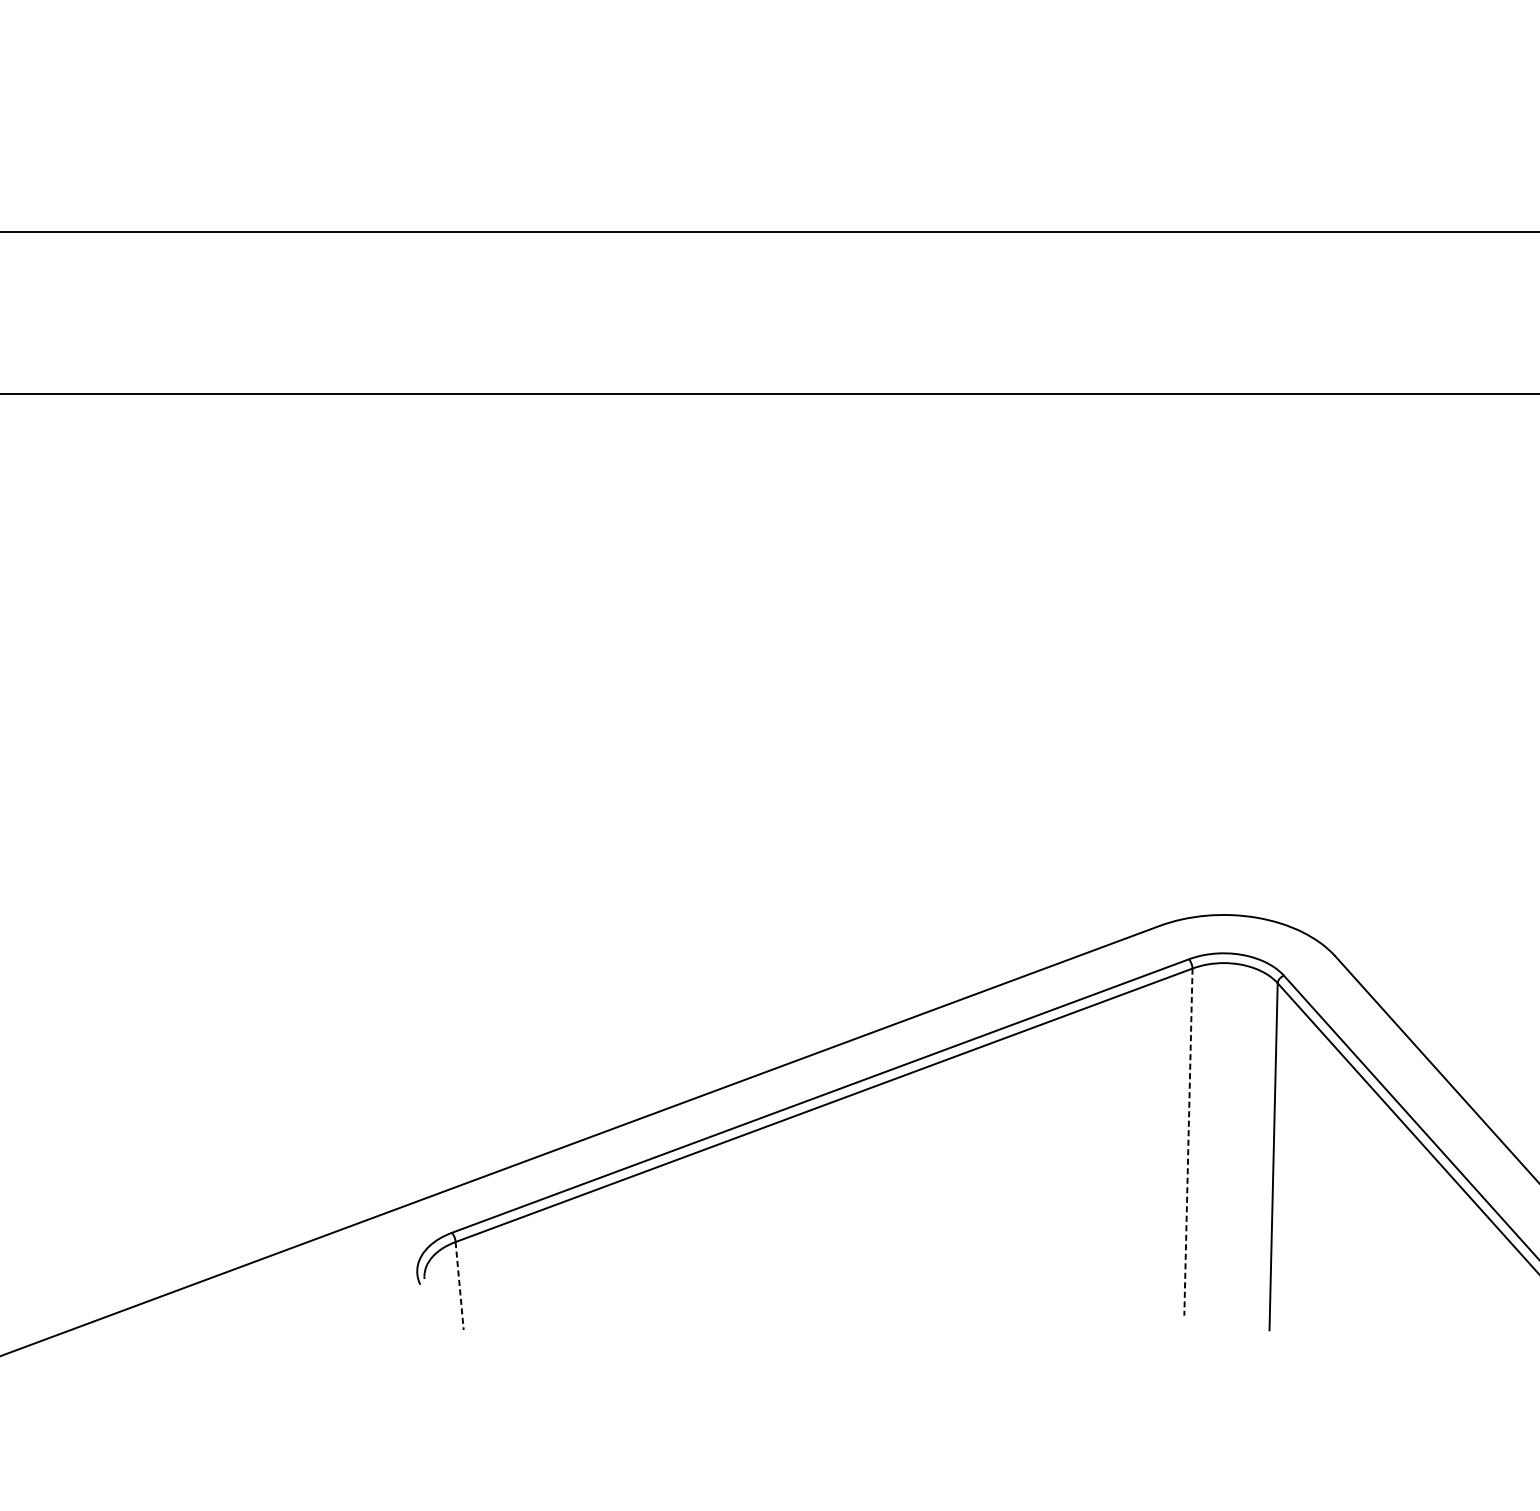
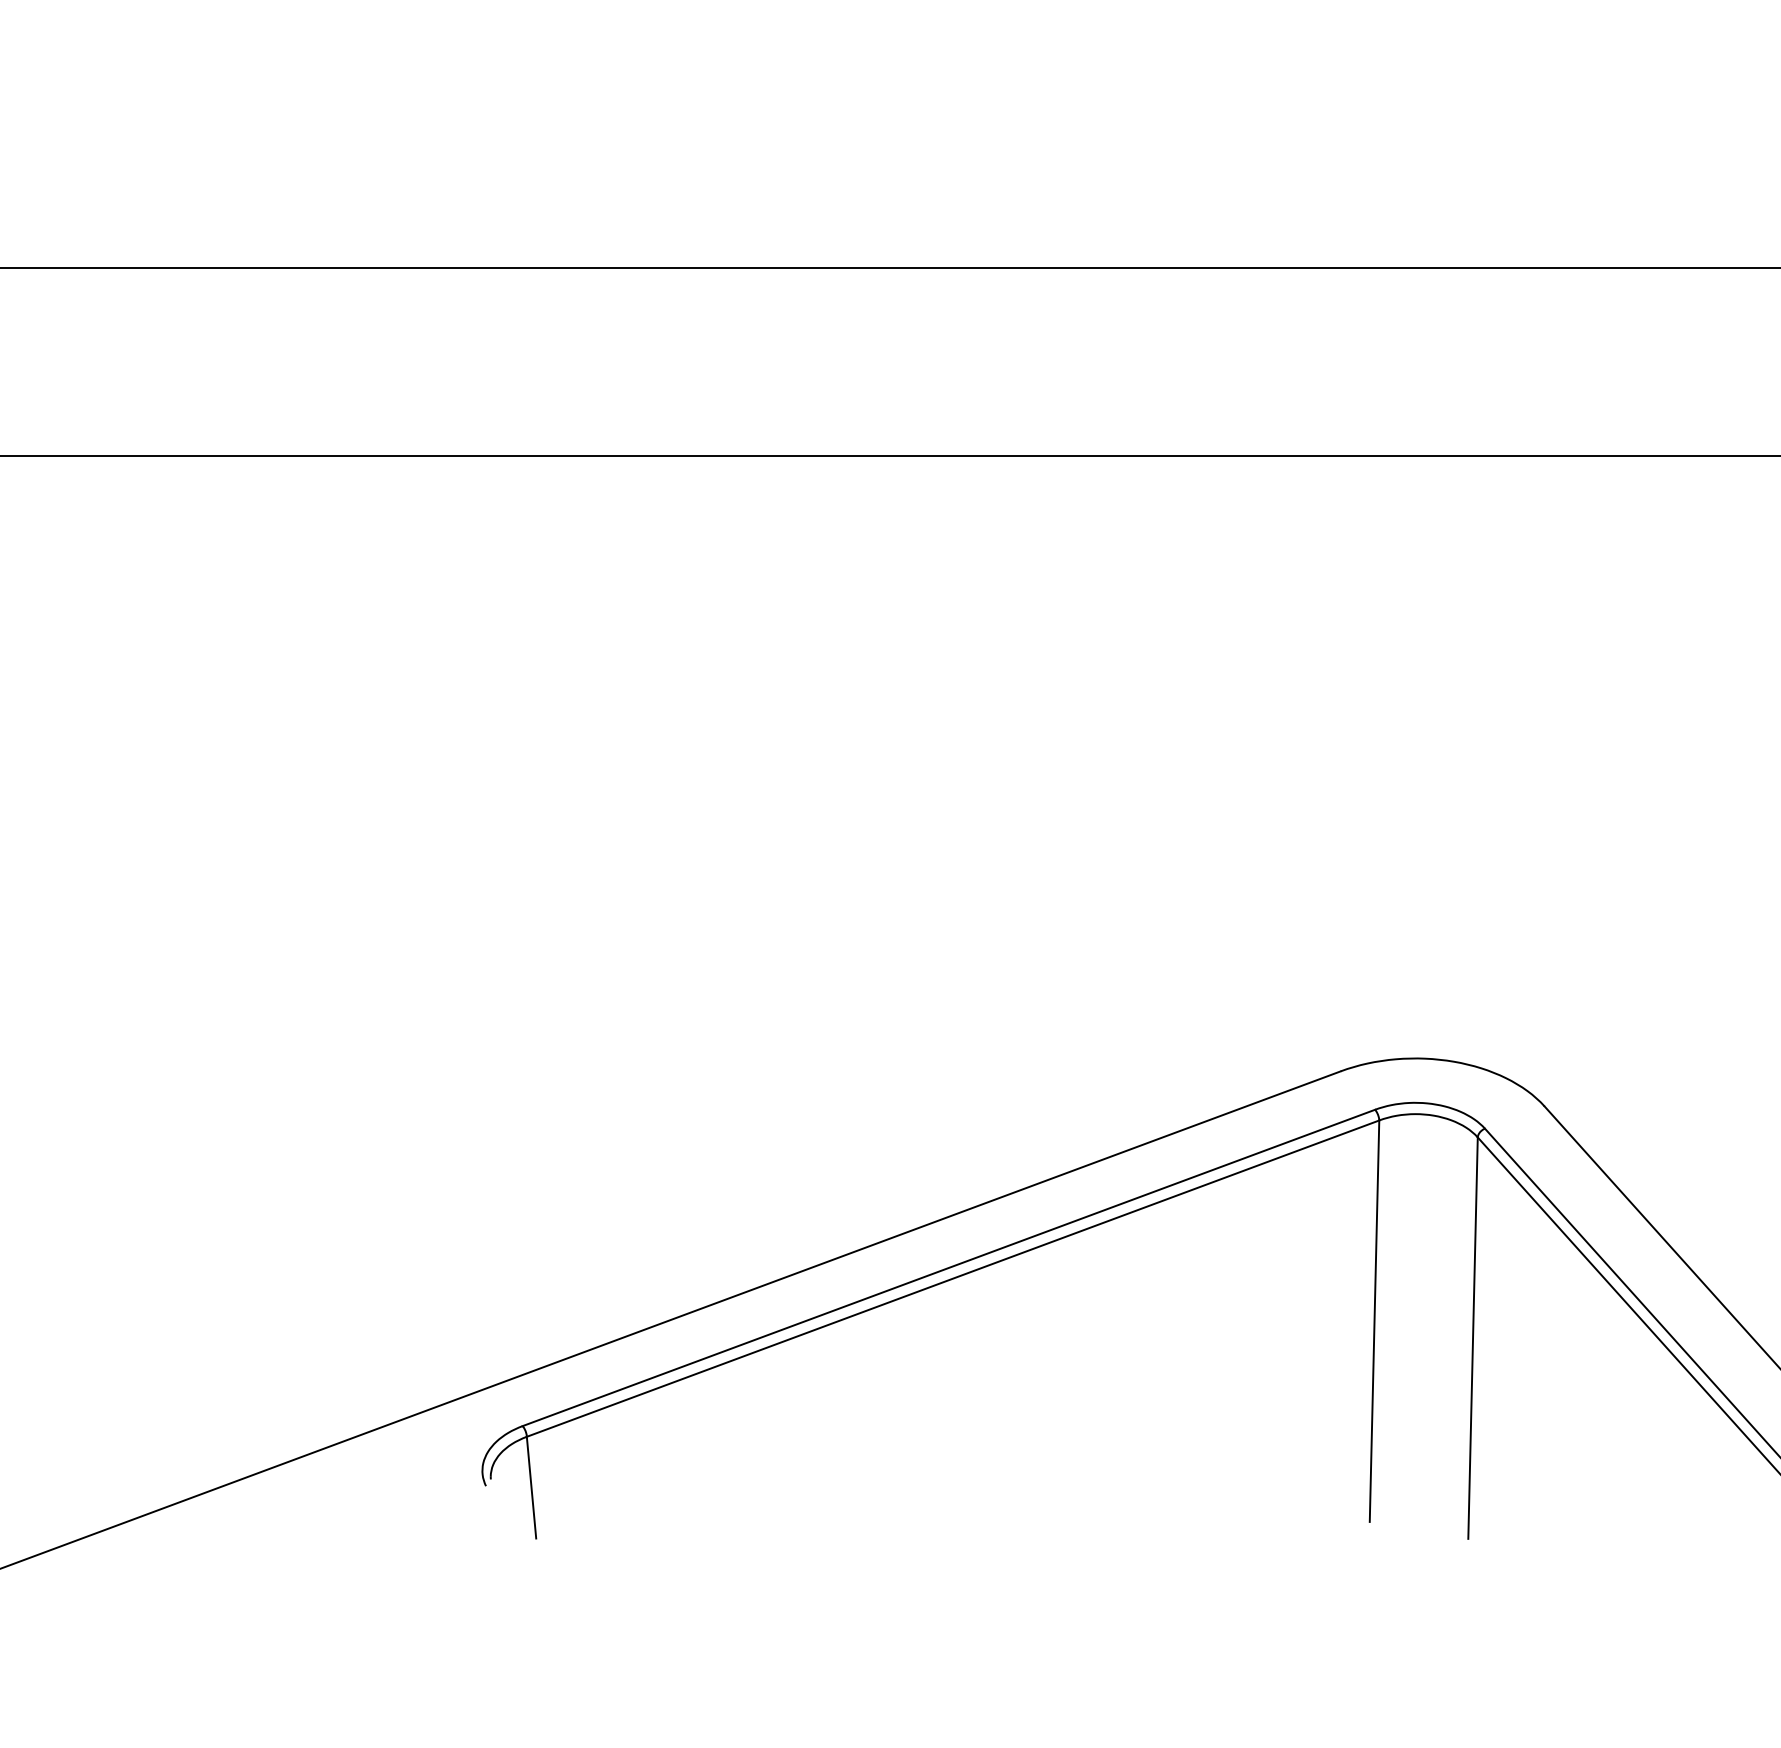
line: (1188, 1142) -> (1374, 1321), dashed -> solid
line: (459, 1286) -> (531, 1488), dashed -> solid

